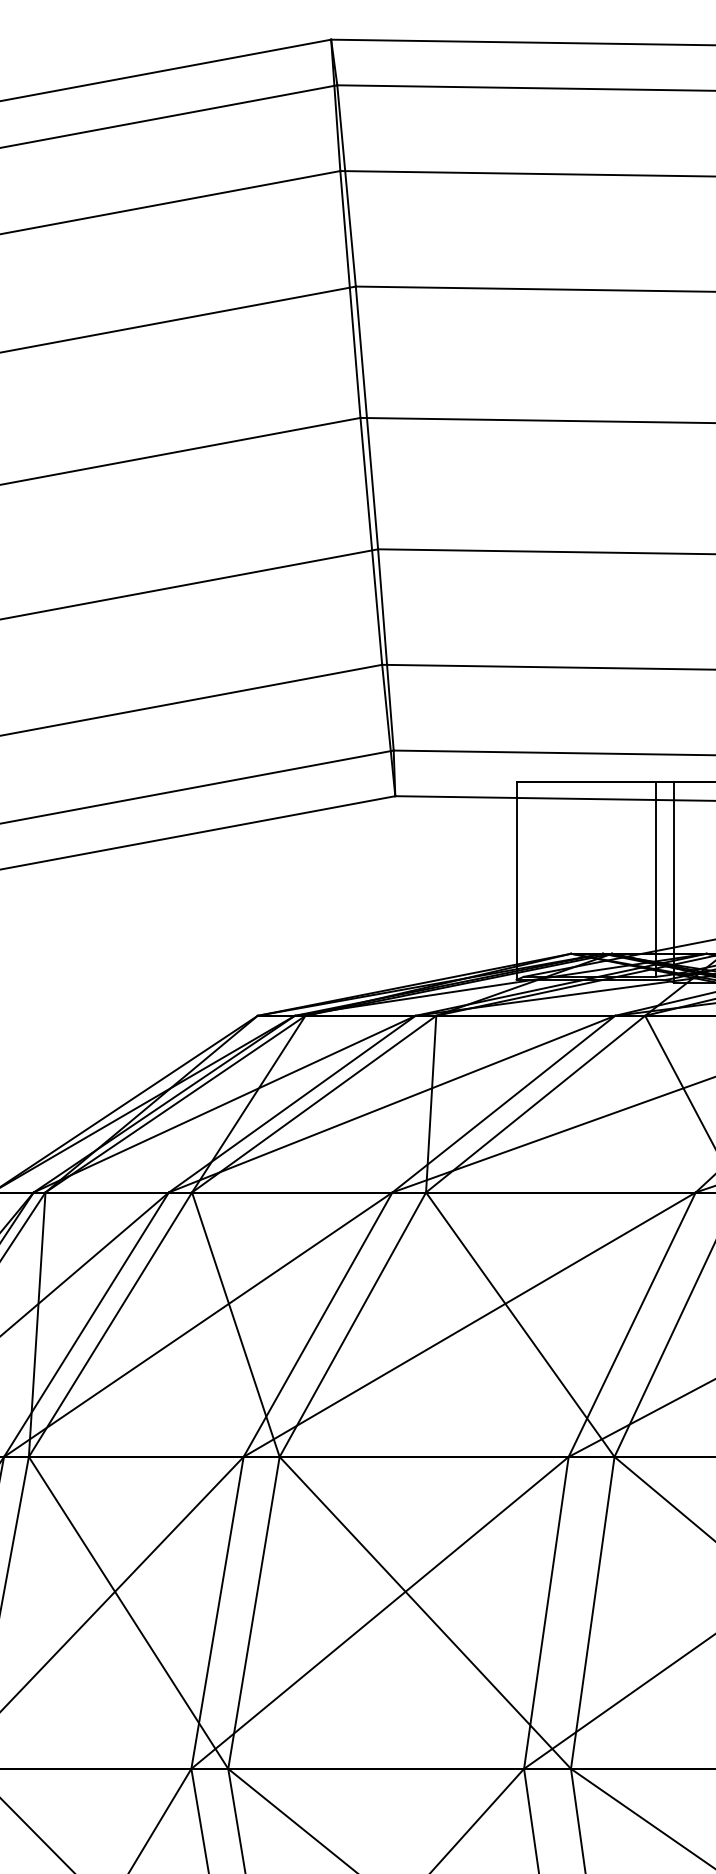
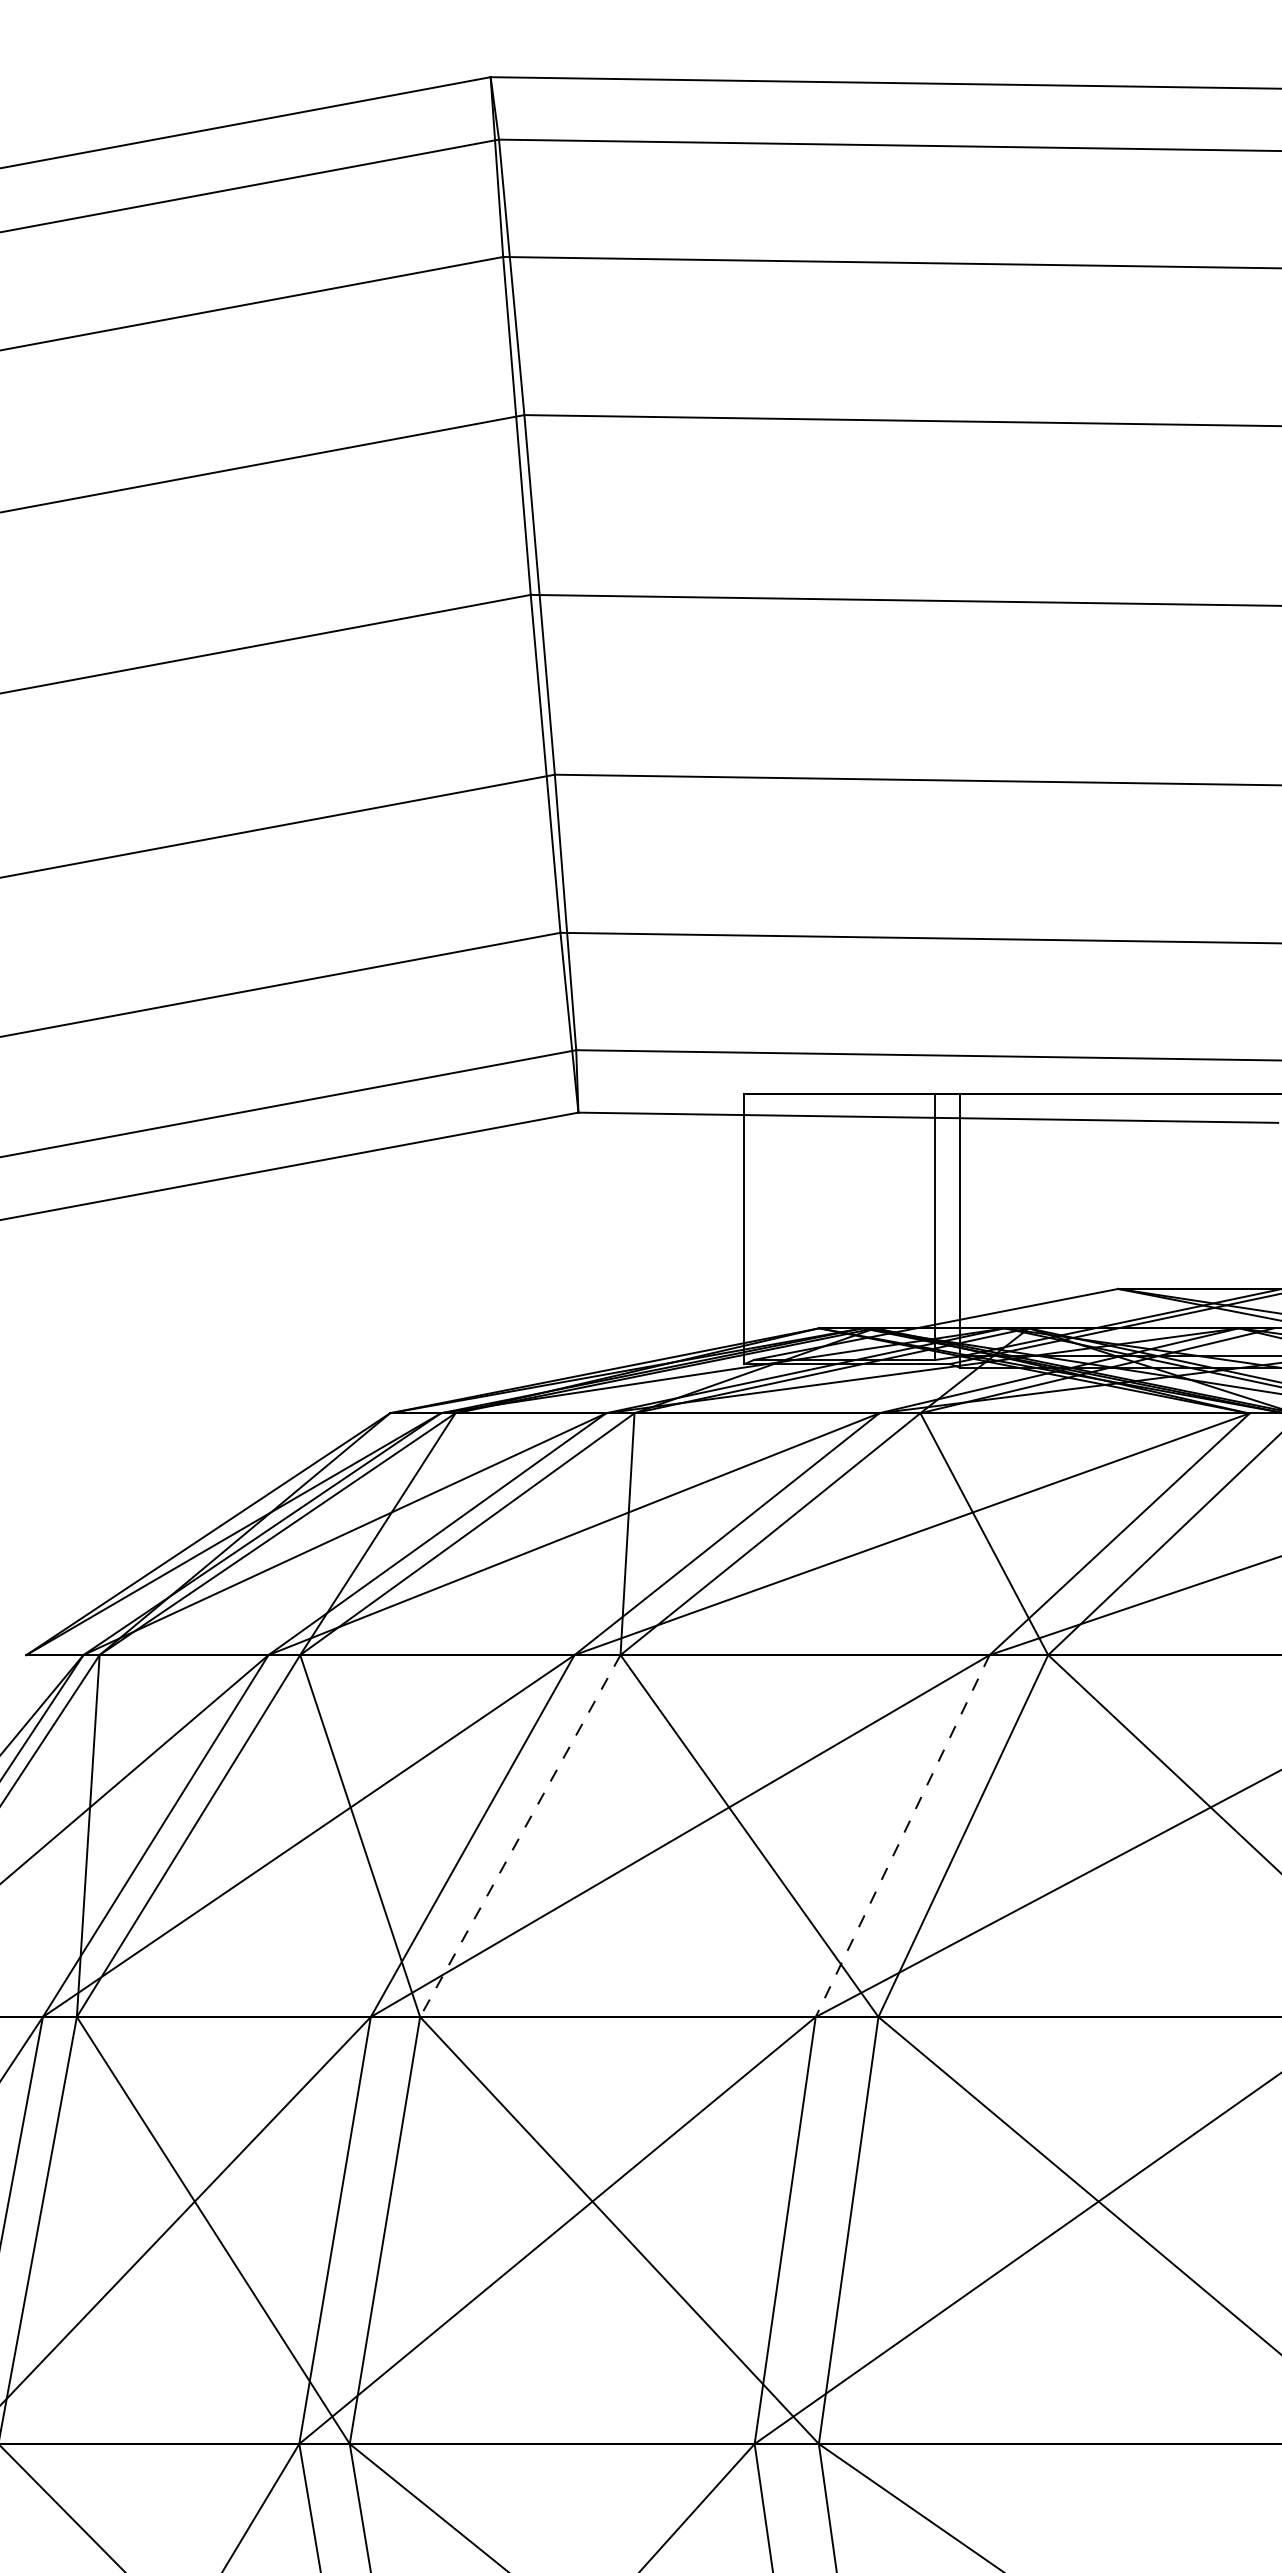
line: (352, 1325) -> (520, 1836), solid -> dashed
line: (632, 1325) -> (902, 1836), solid -> dashed

